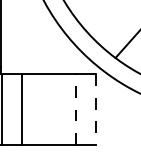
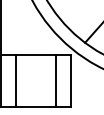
line: (76, 109) -> (56, 80), dashed -> solid
line: (95, 109) -> (70, 80), dashed -> solid

